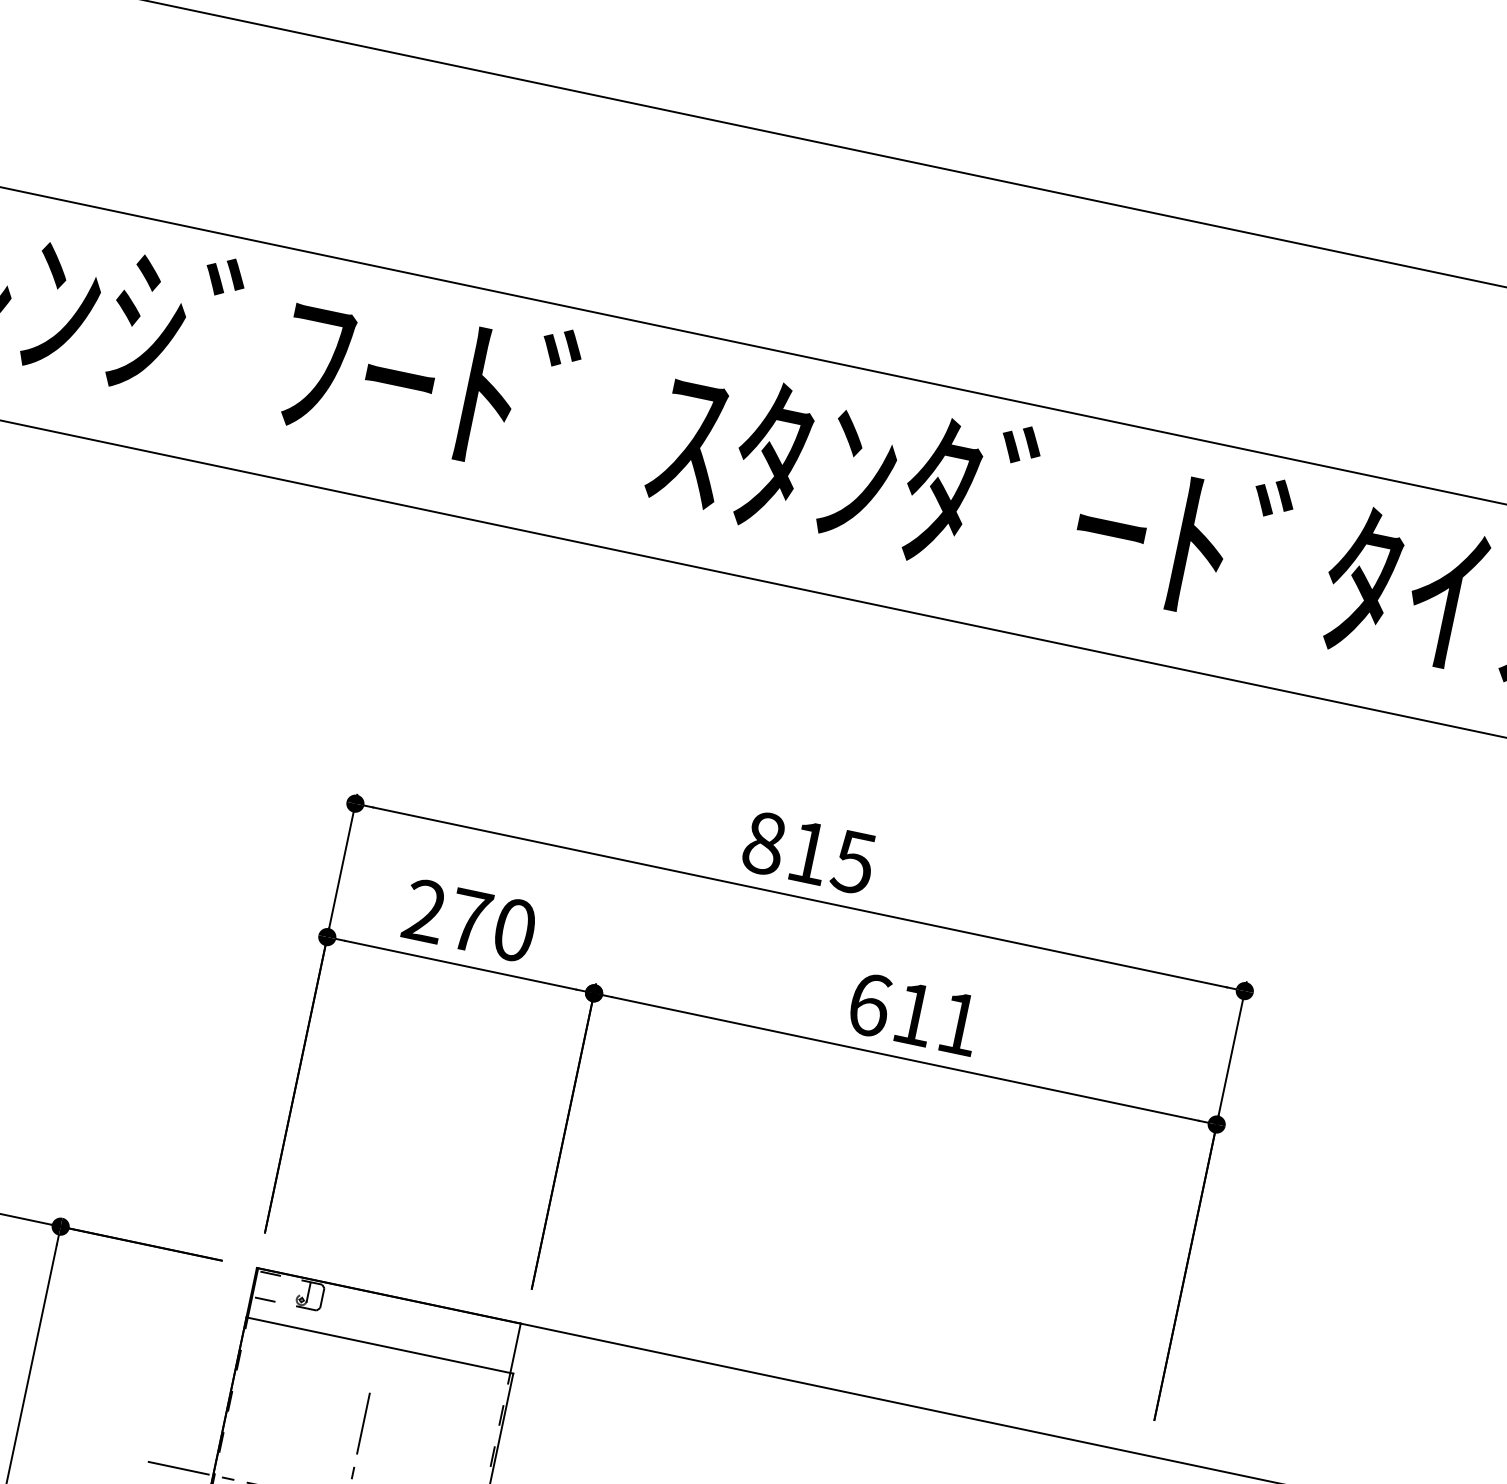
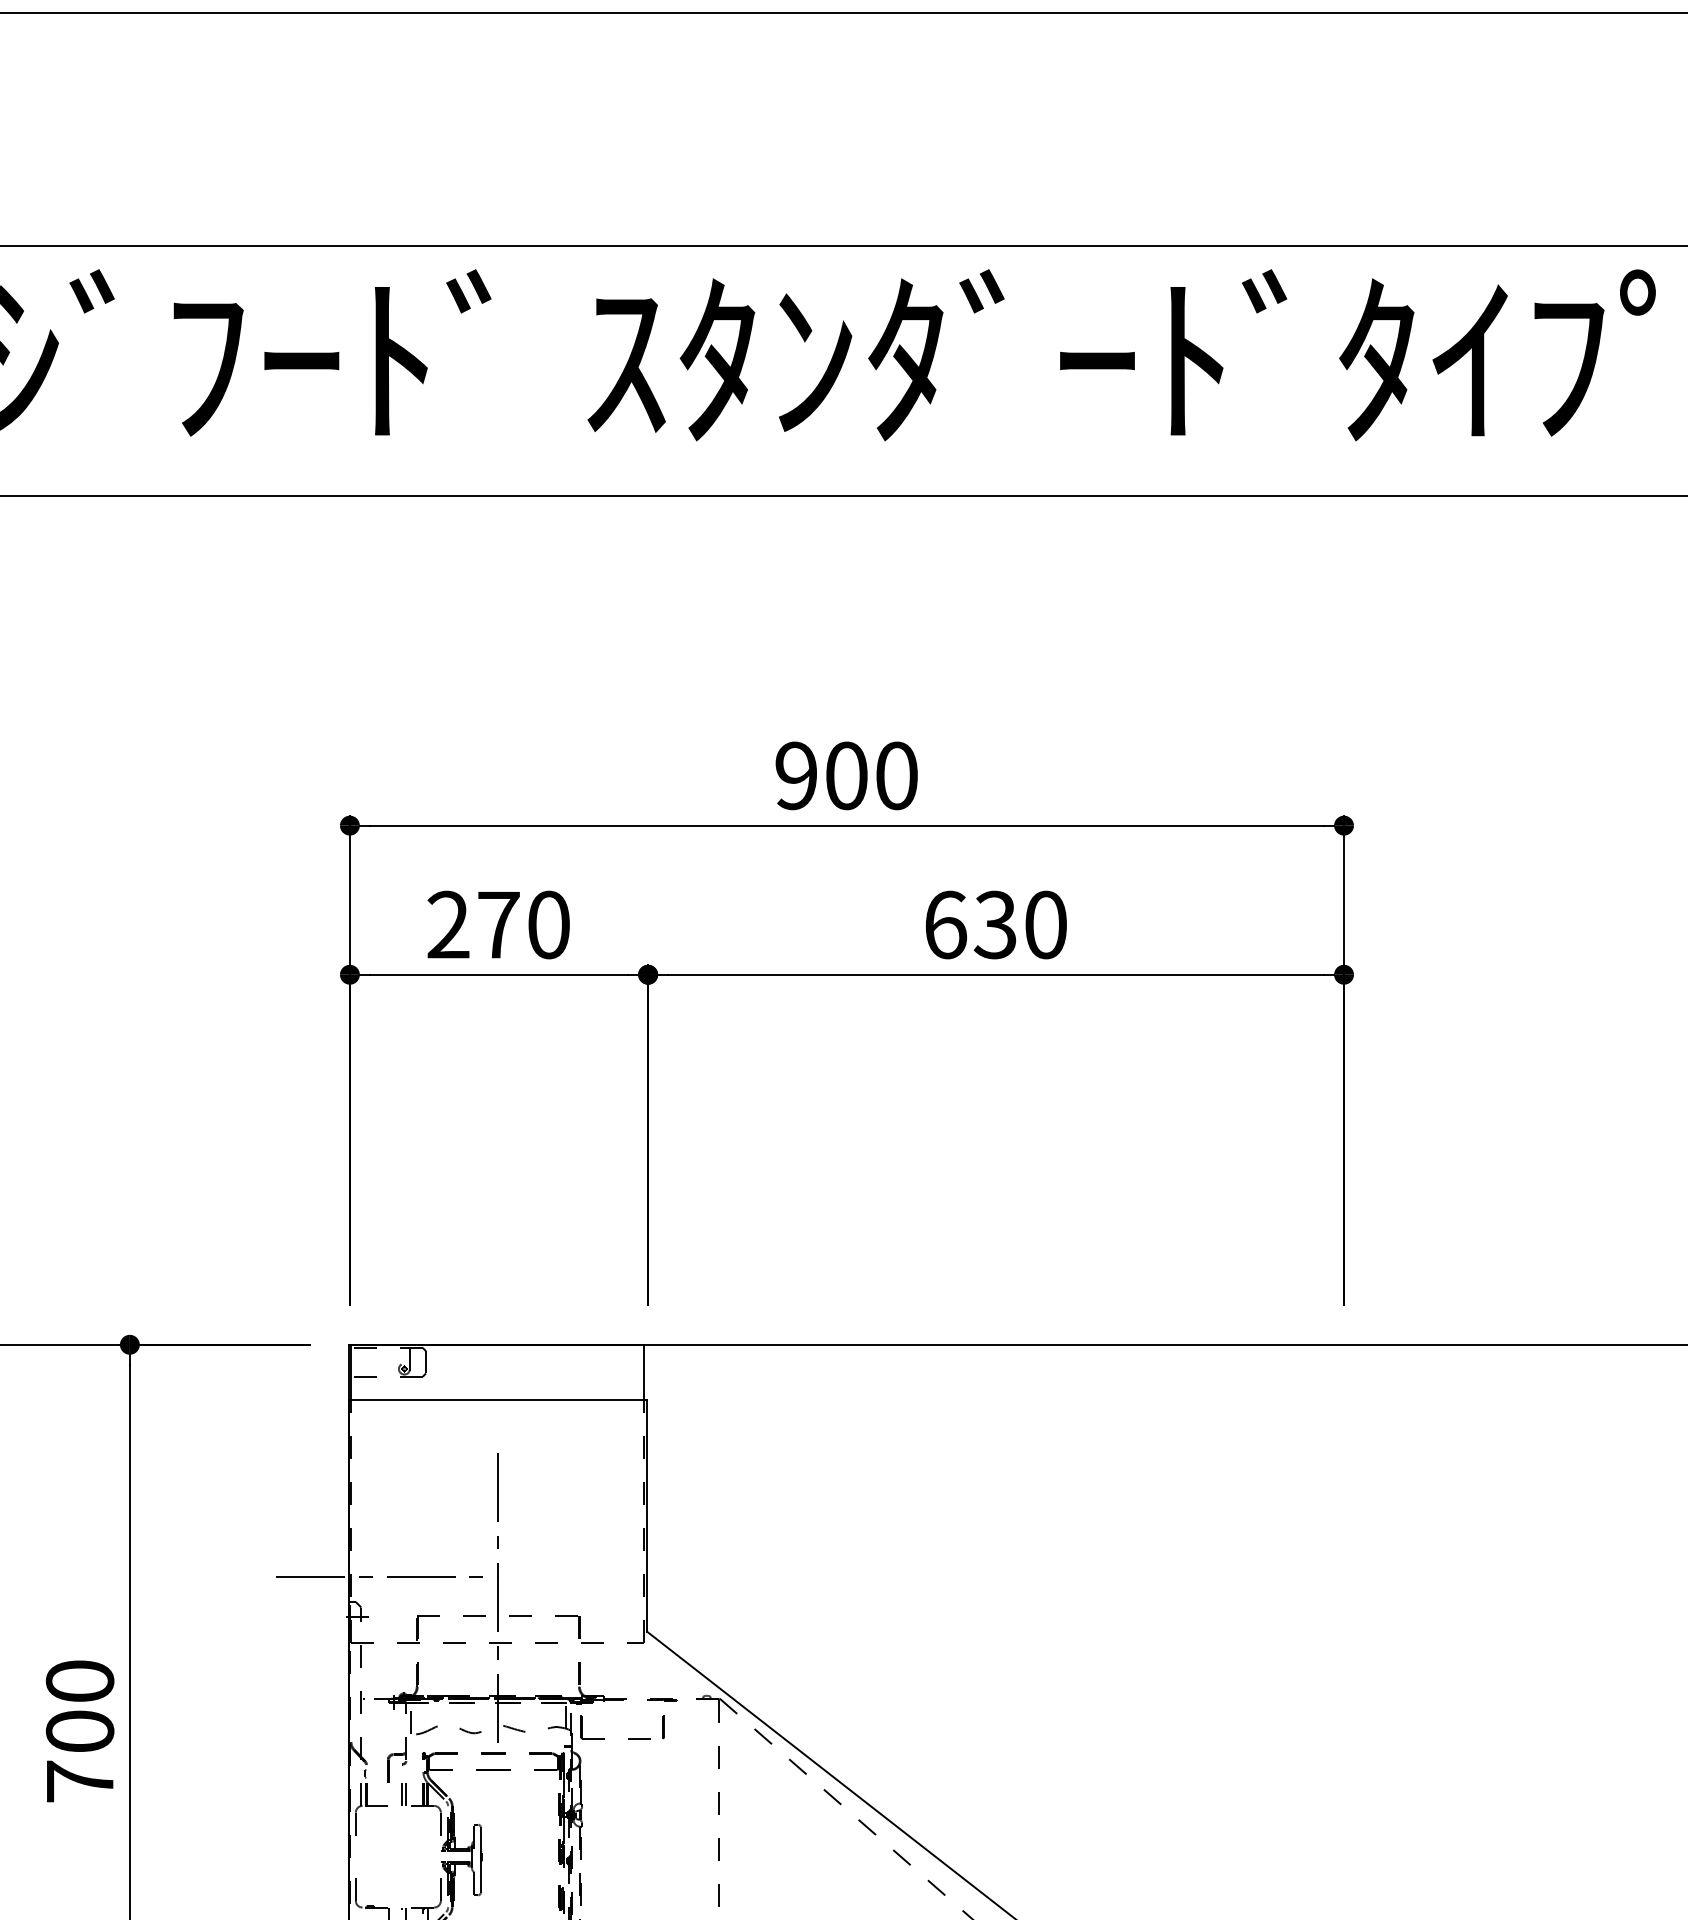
text: (809, 852) -> (846, 775), 815 -> 900
text: (935, 1018) -> (1019, 924), 611 -> 630

